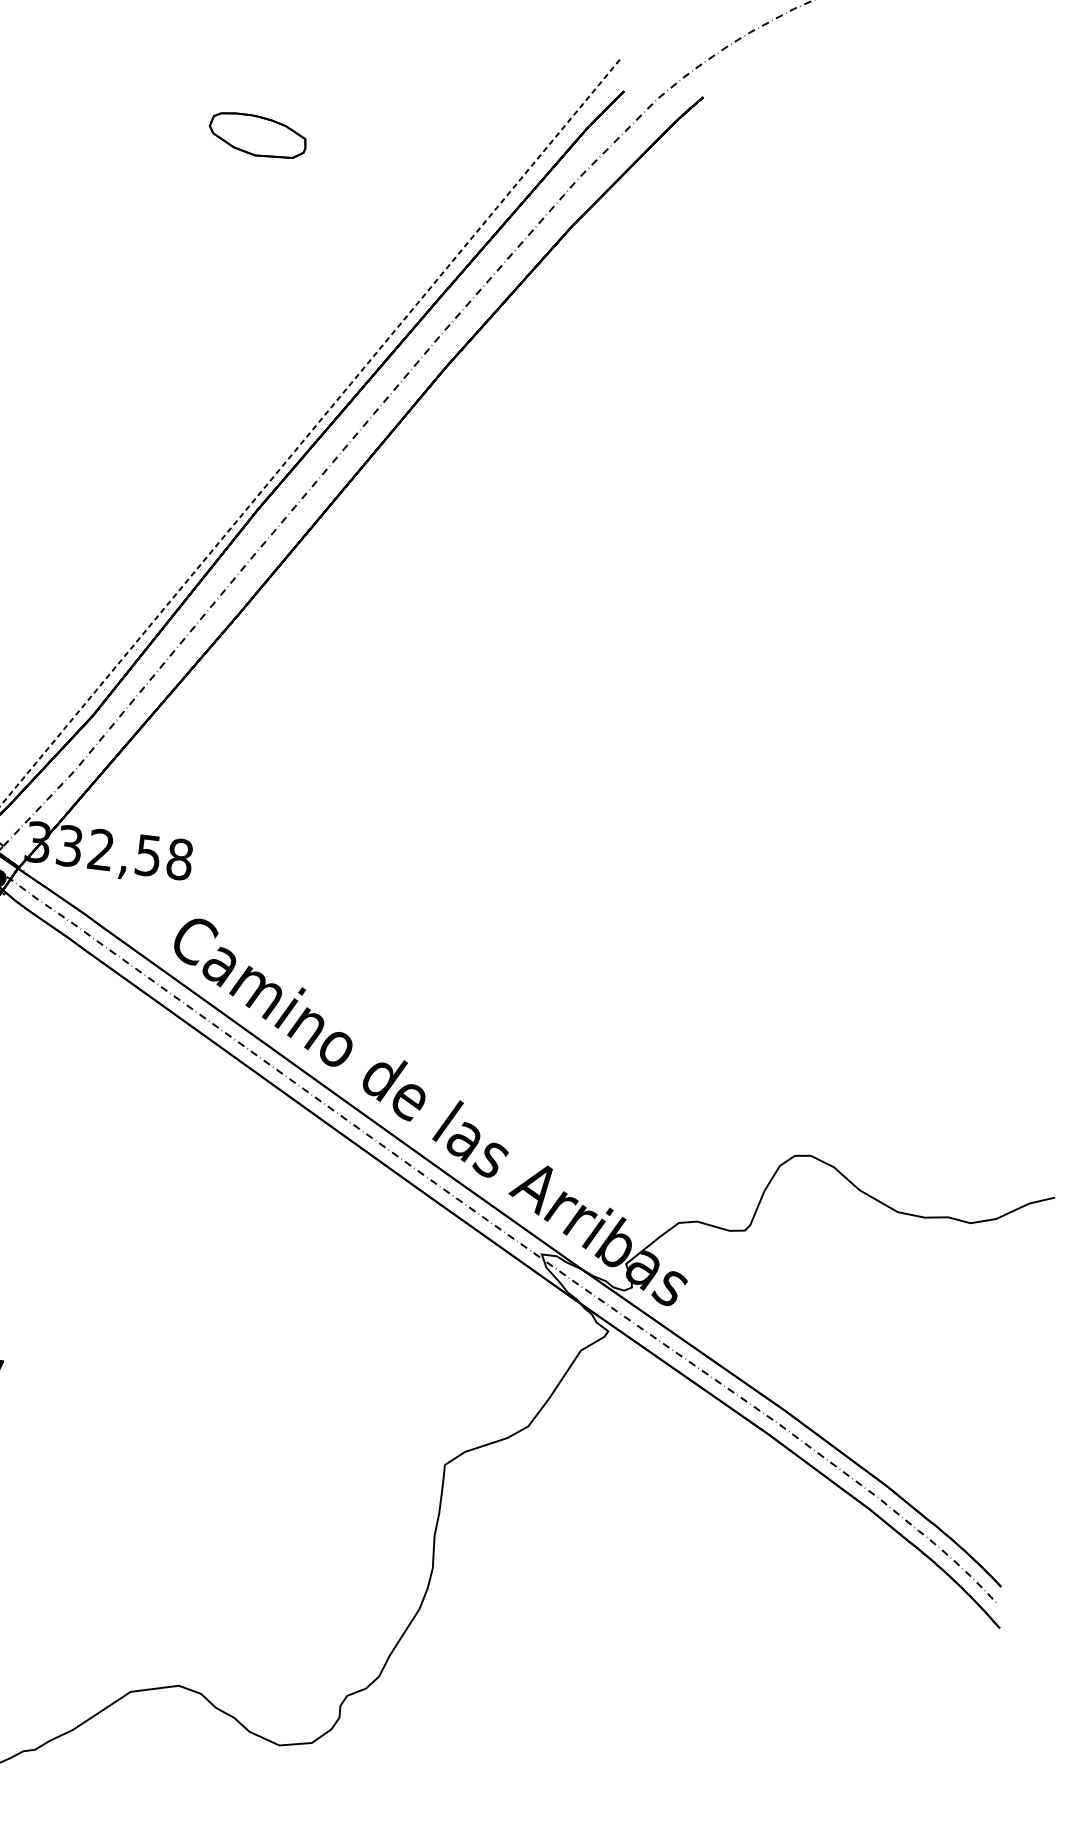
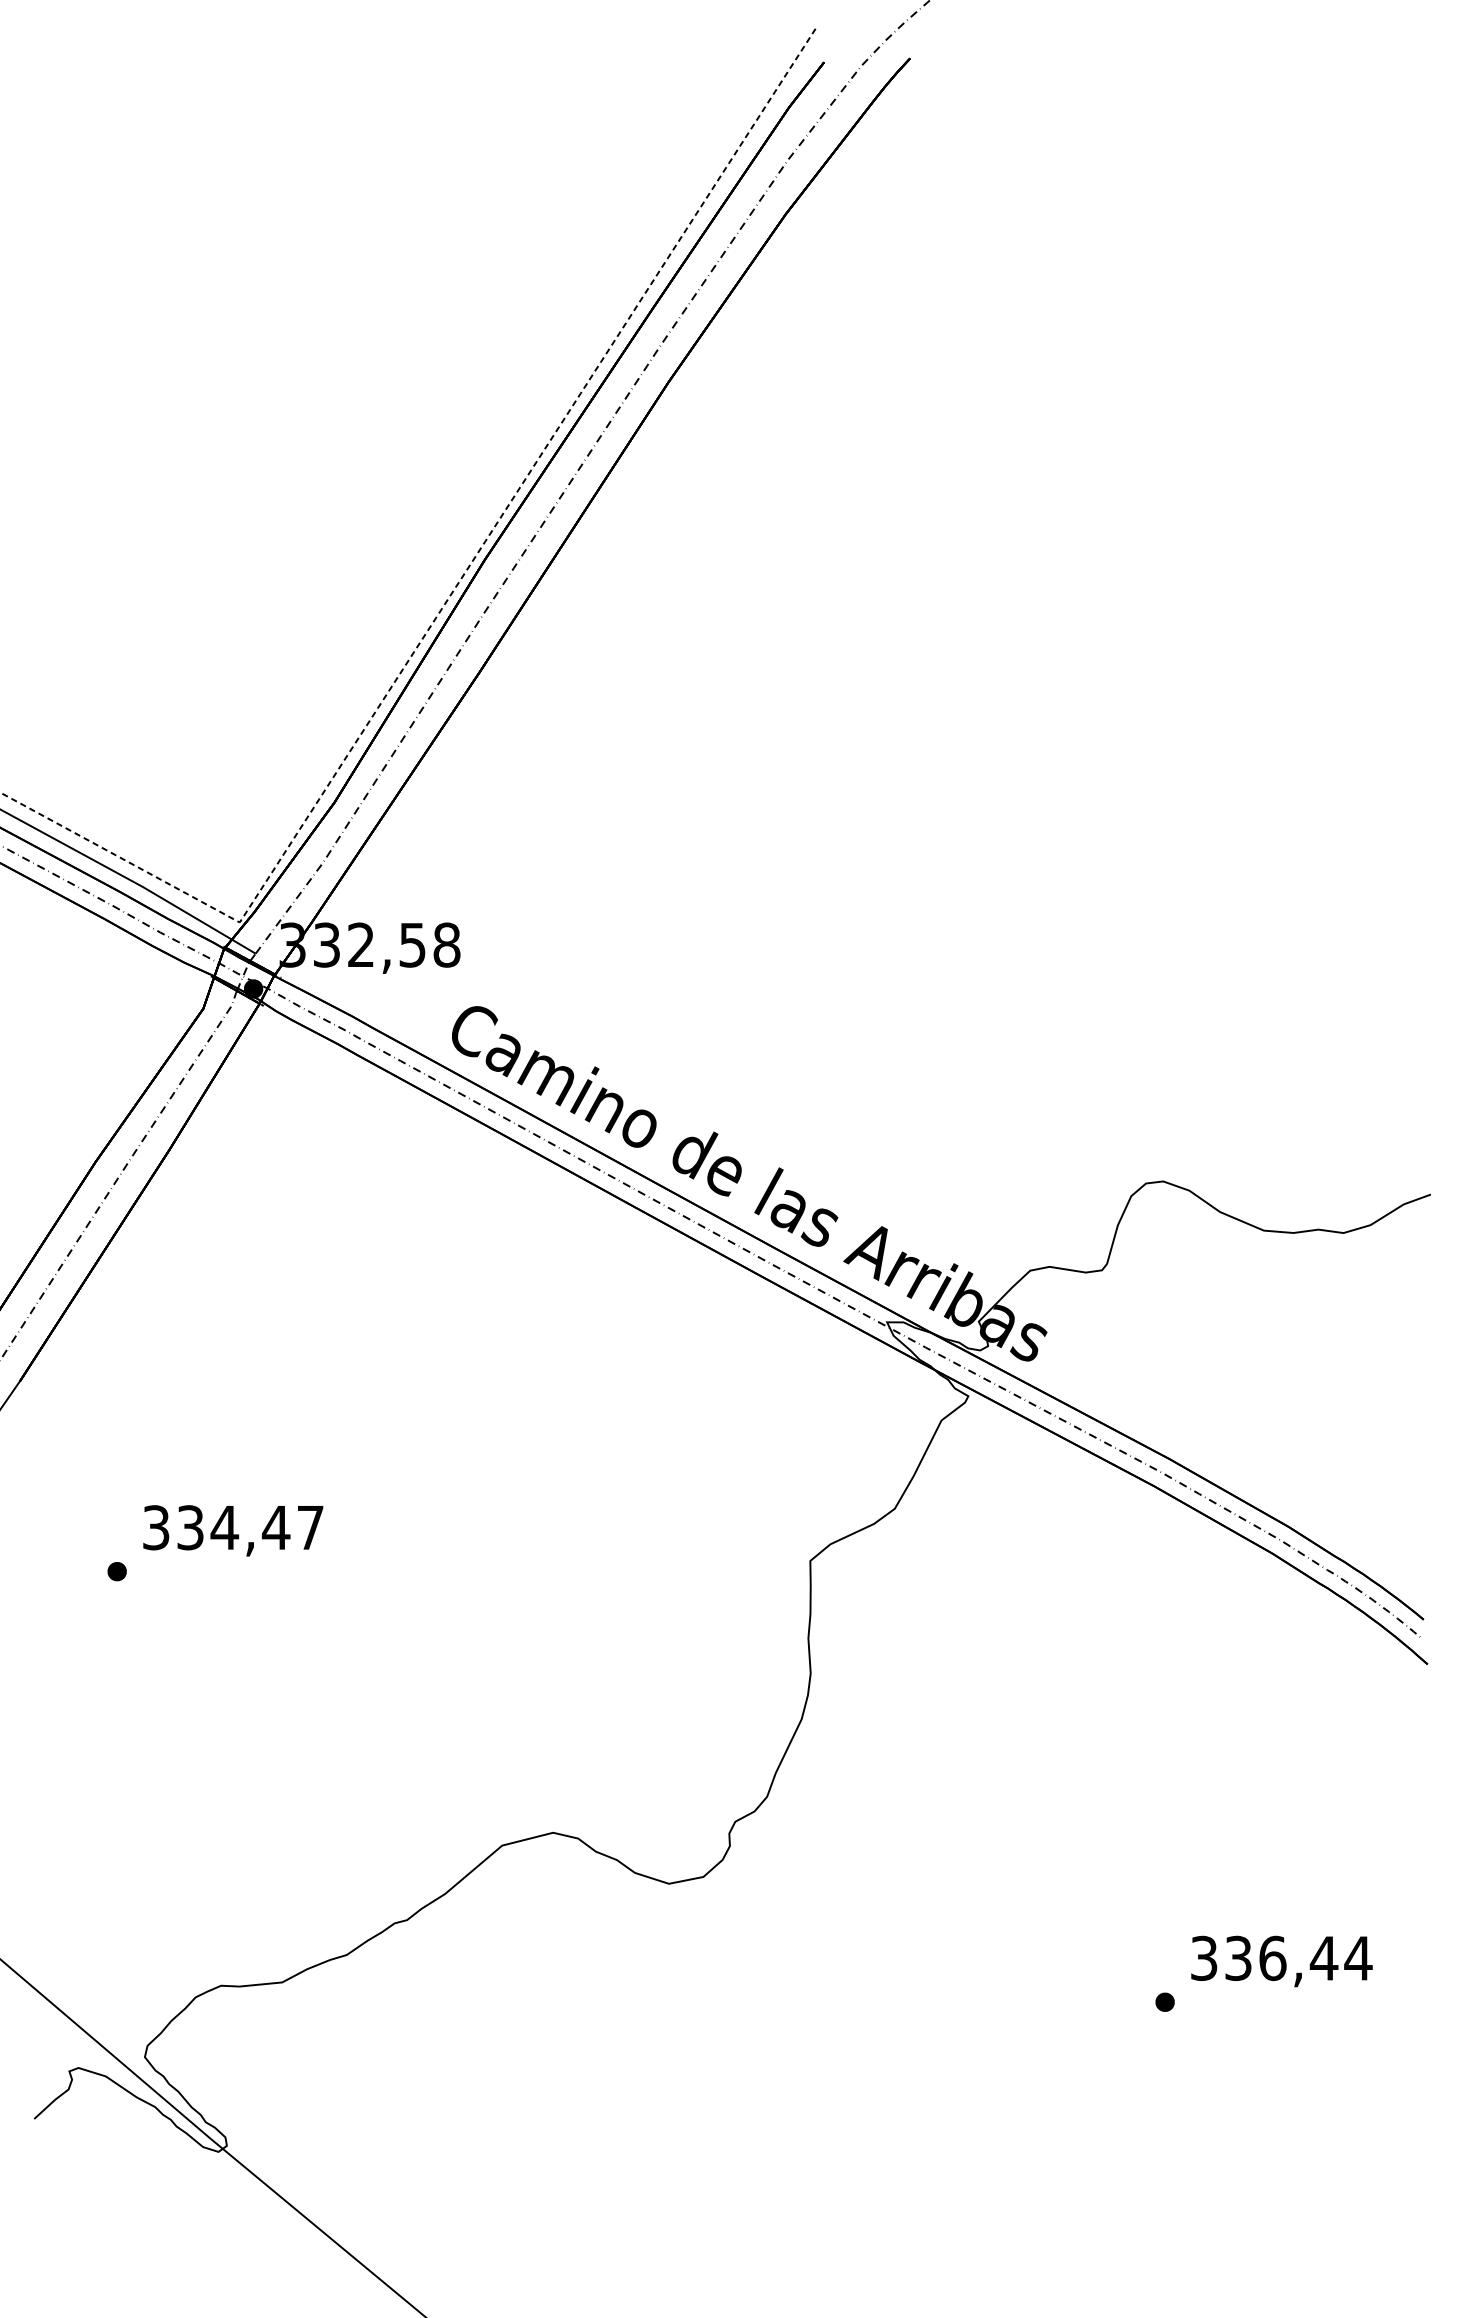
part: (257, 135) -> (436, 157), removed

